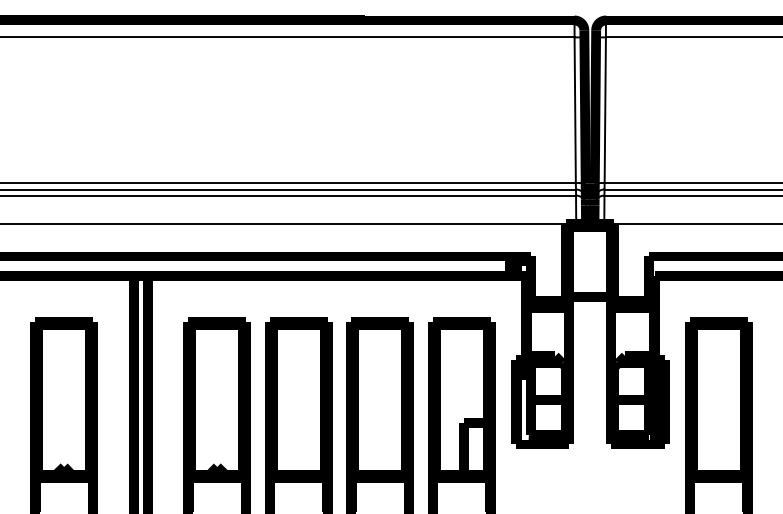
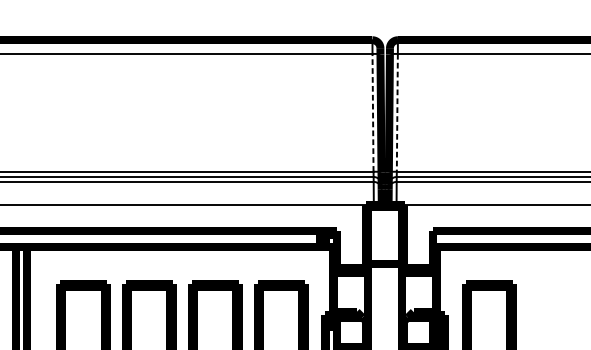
line: (575, 110) -> (373, 113), solid -> dashed
line: (605, 110) -> (397, 113), solid -> dashed

